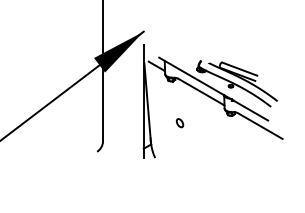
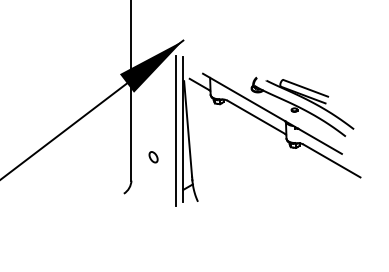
line: (137, 102) -> (175, 131), added
part: (179, 123) -> (153, 157), moved

